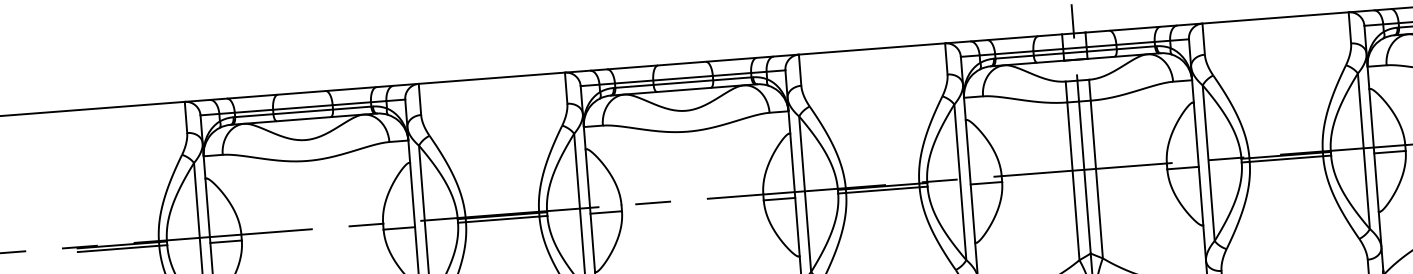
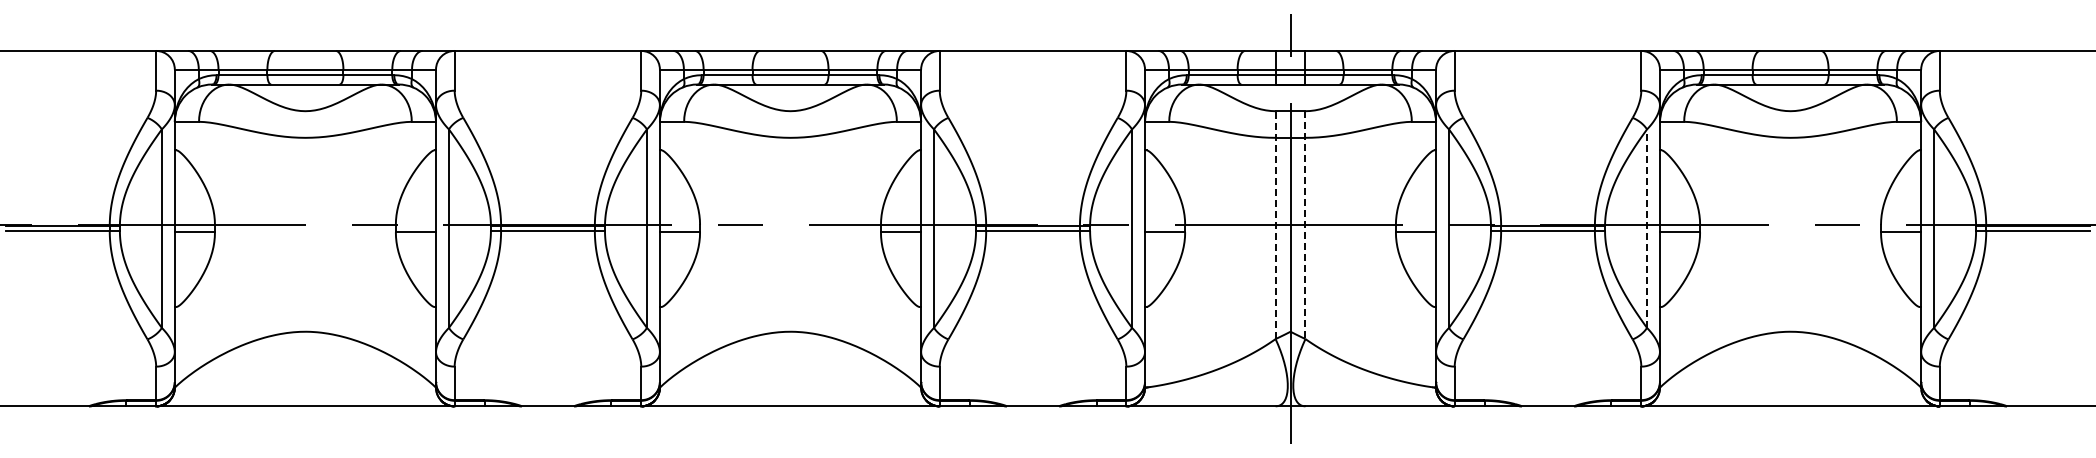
line: (1364, 151) -> (1647, 228), solid -> dashed
line: (1096, 169) -> (1305, 225), solid -> dashed
line: (1072, 171) -> (1275, 225), solid -> dashed

